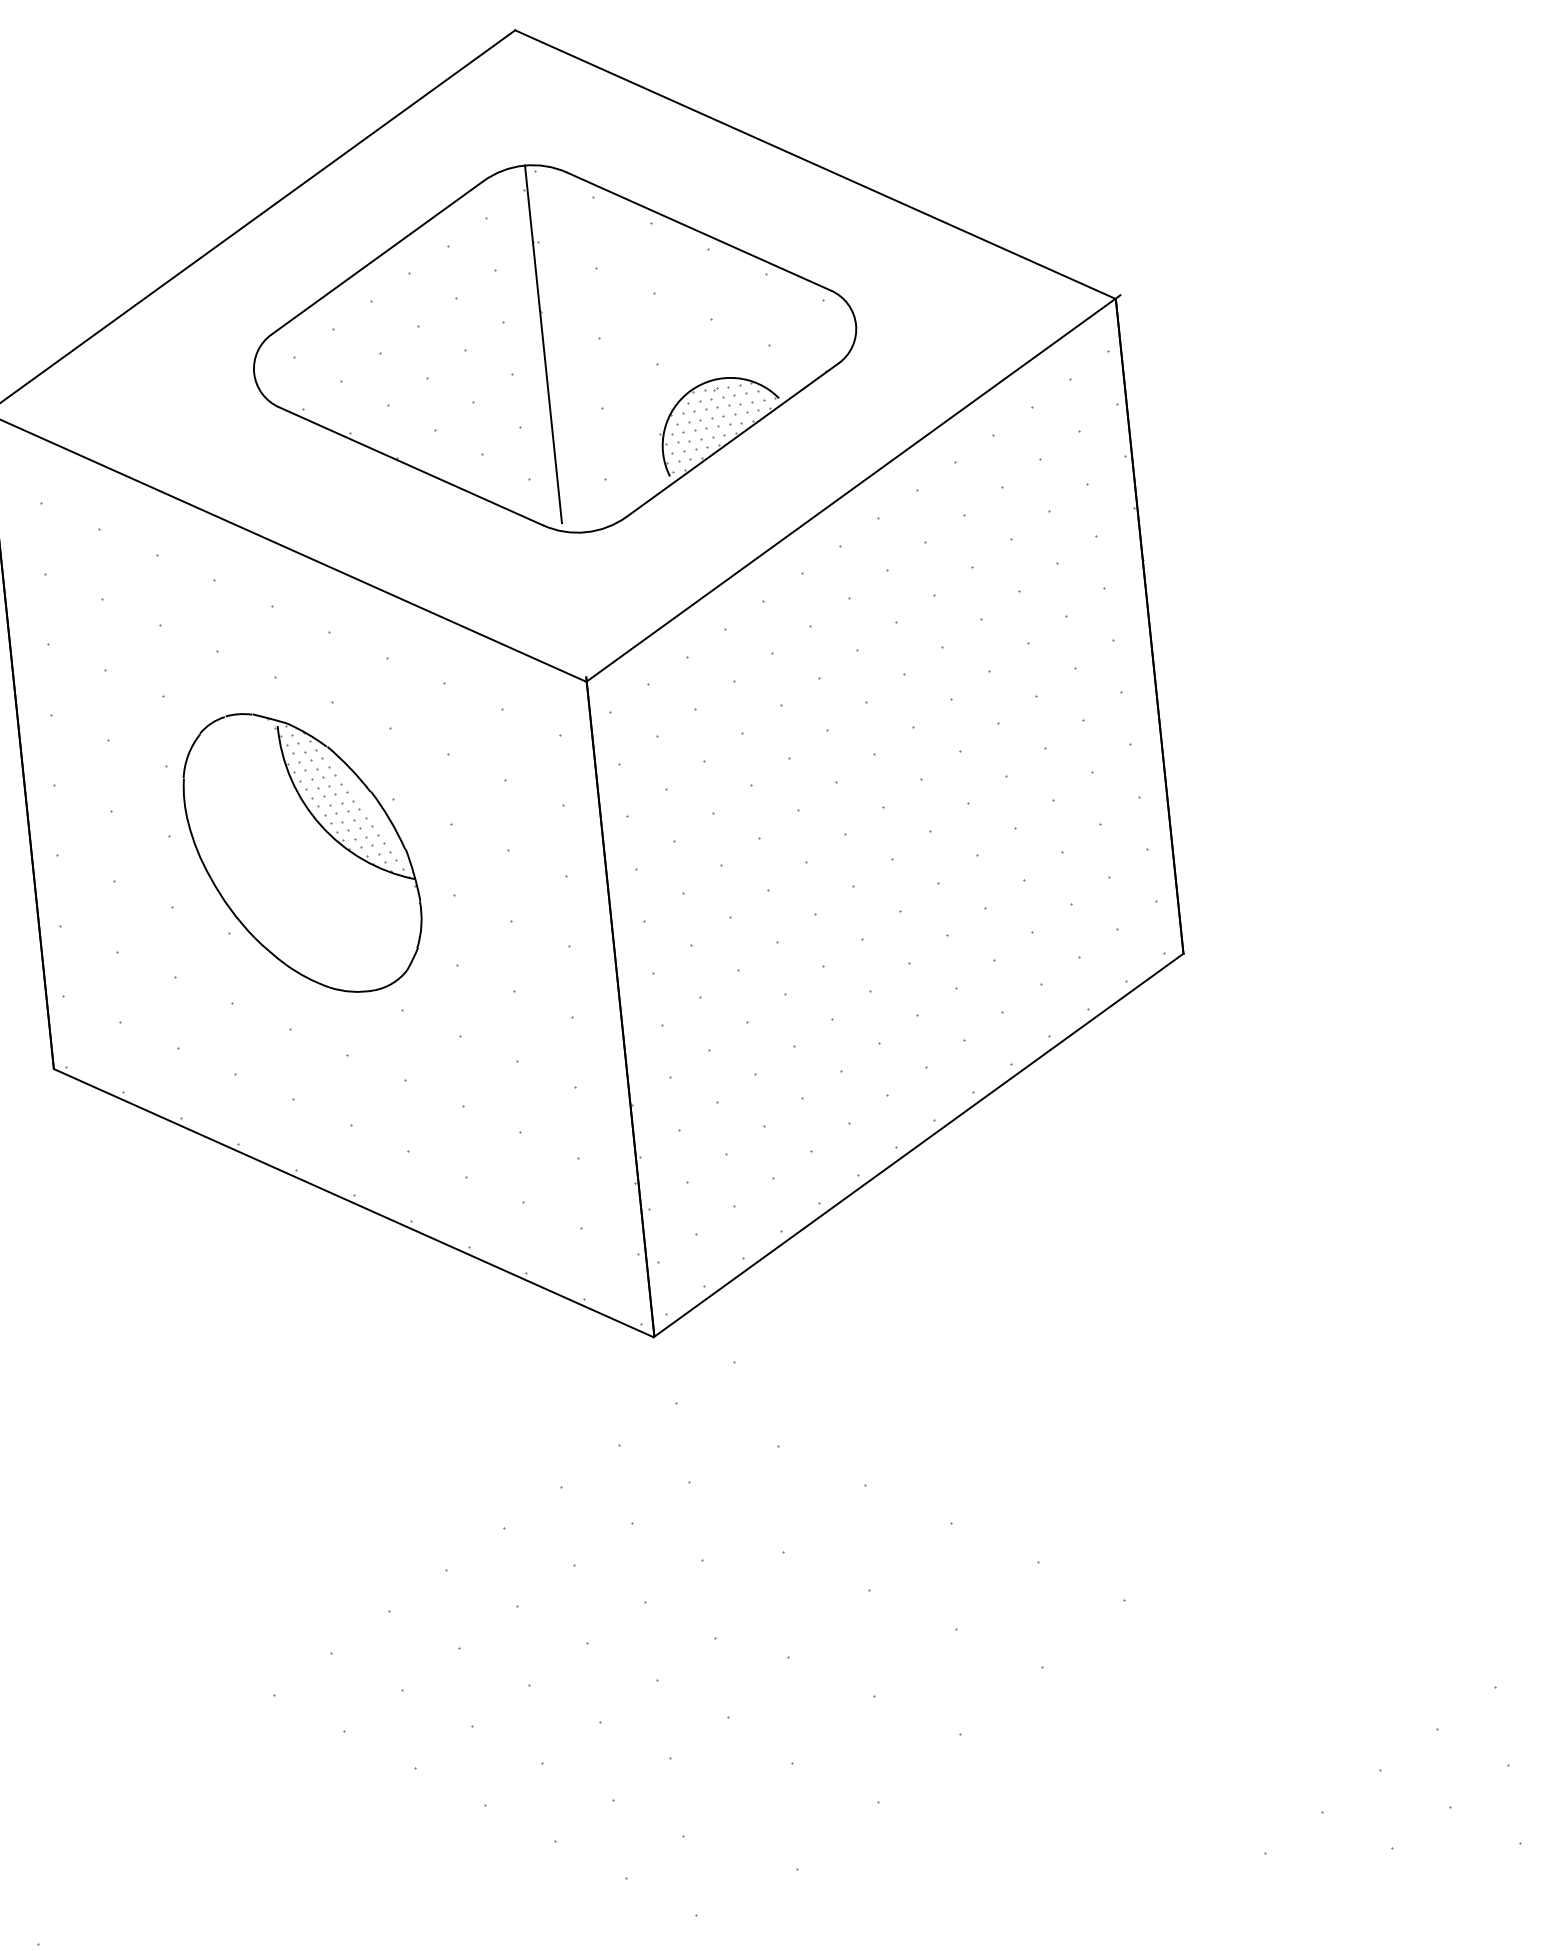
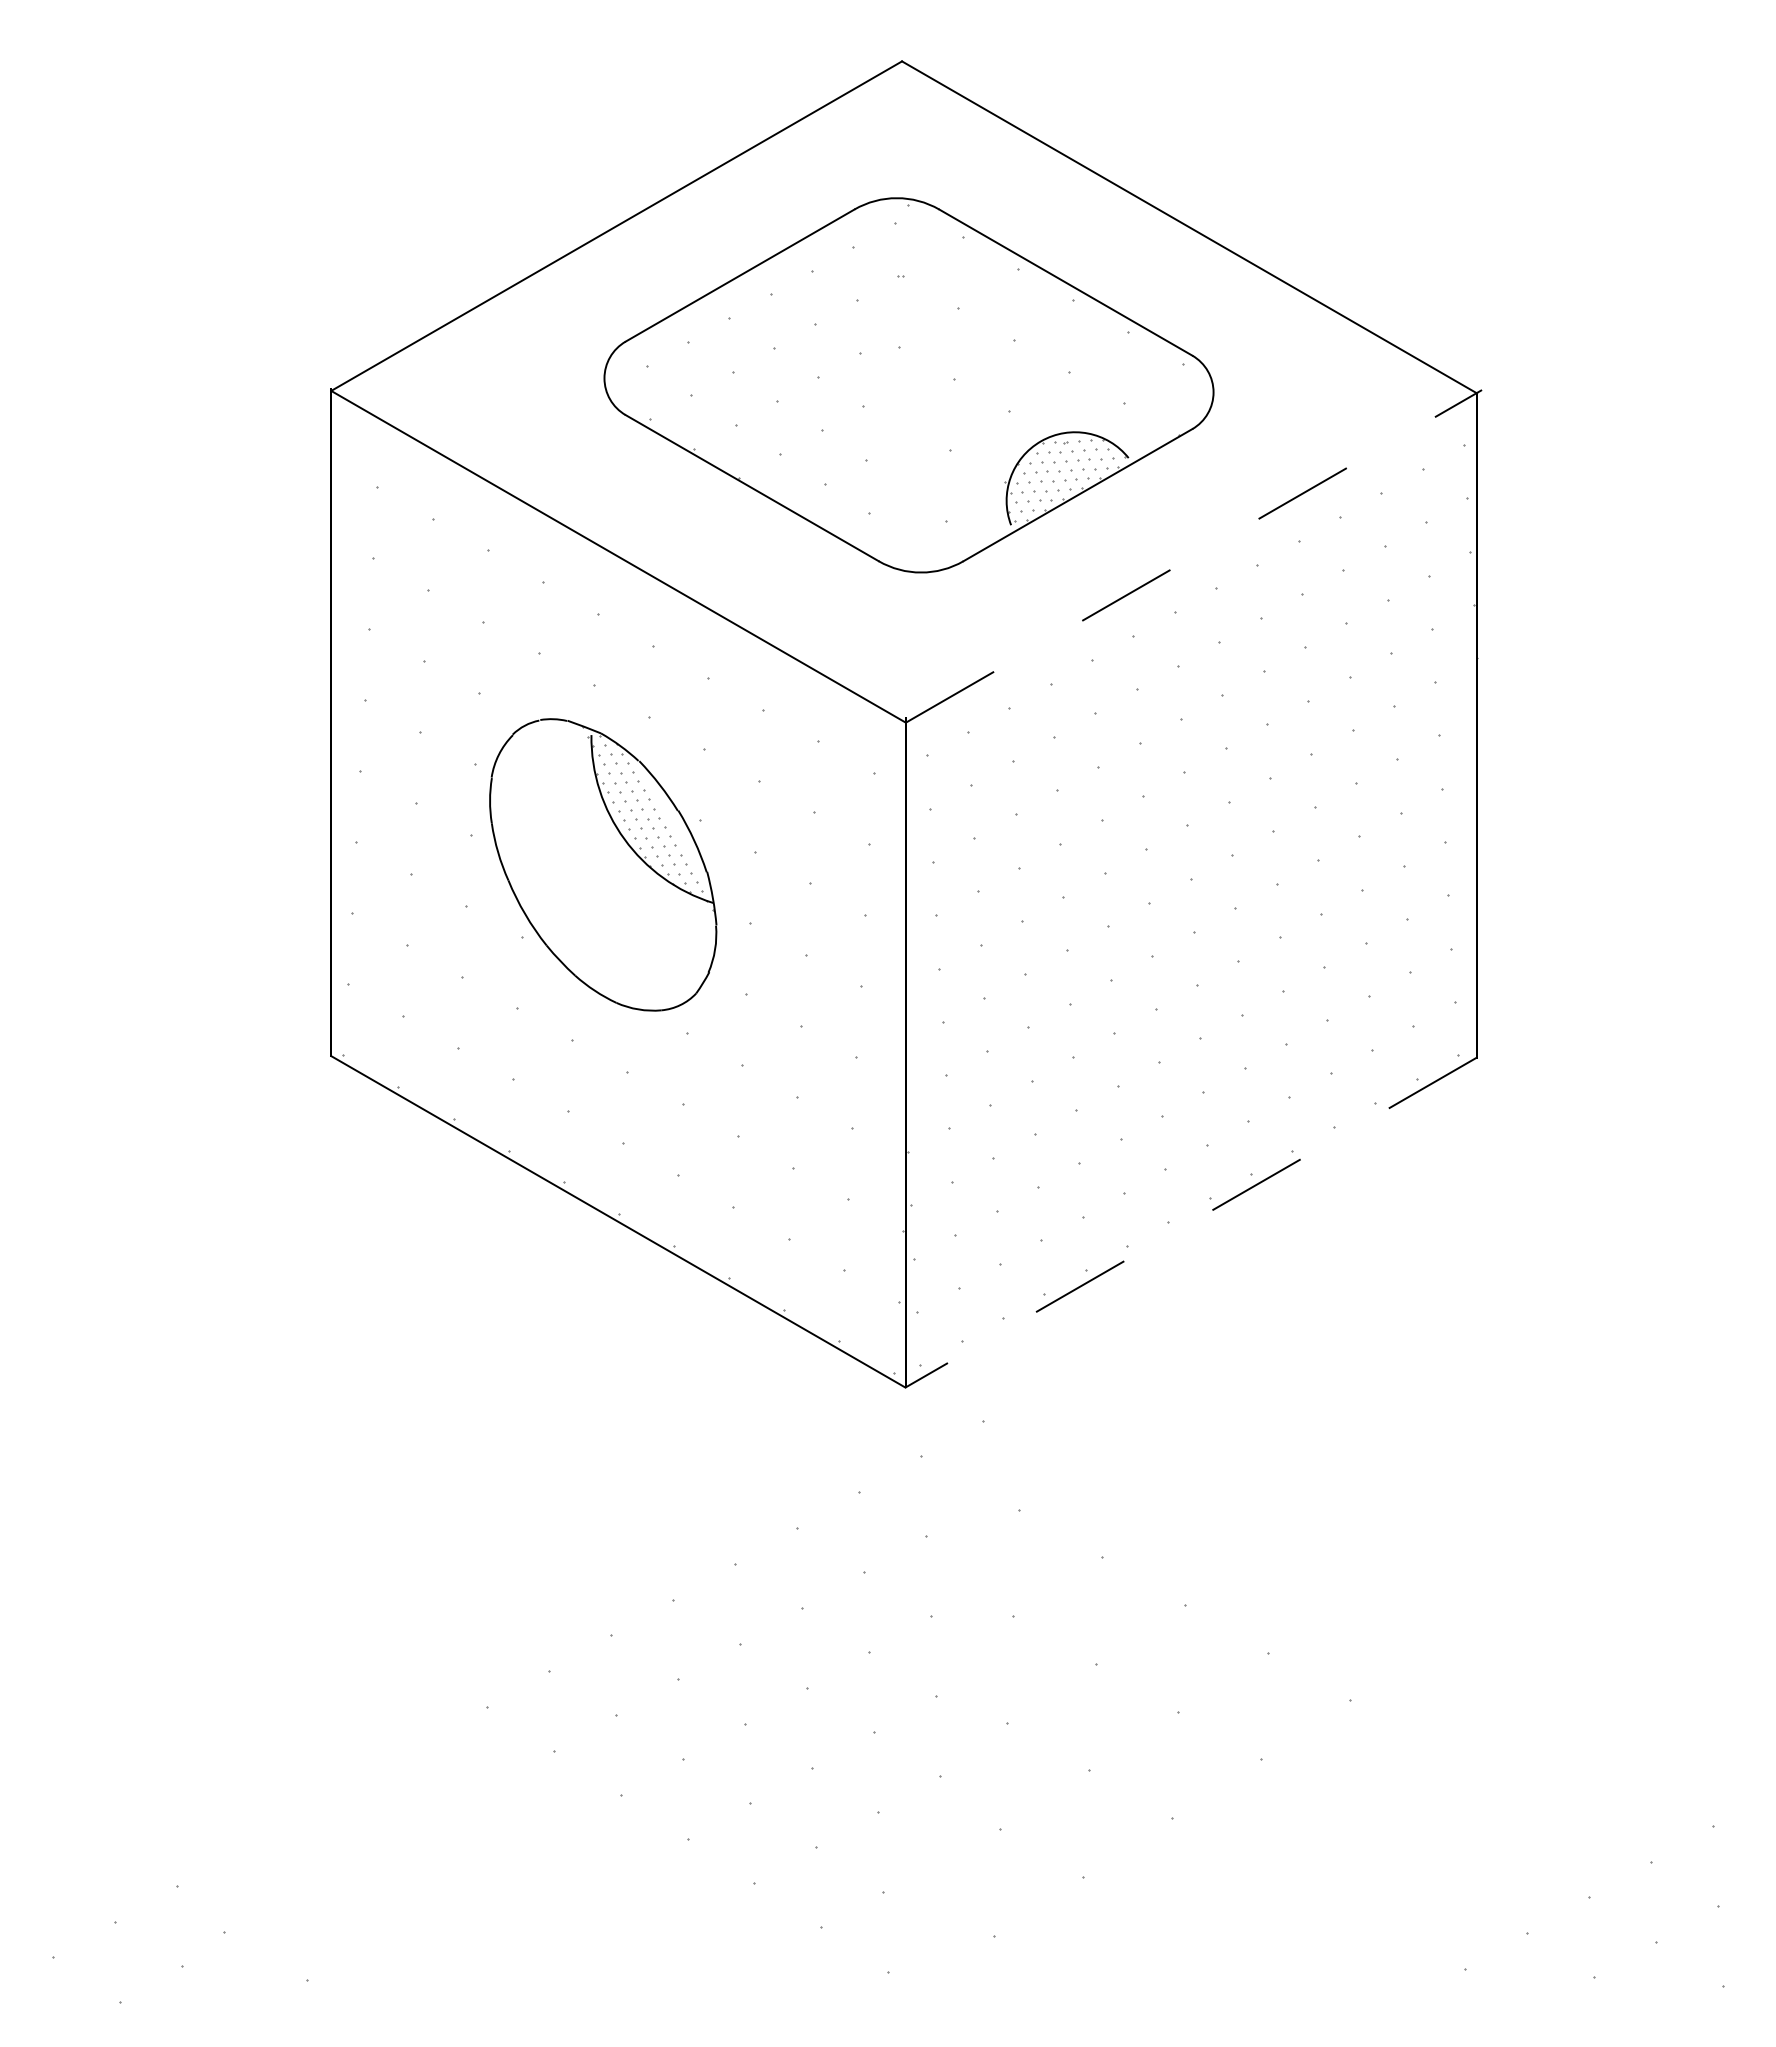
line: (543, 343) -> (897, 378), removed
line: (852, 488) -> (1193, 556), solid -> dashed
line: (918, 1145) -> (1191, 1222), solid -> dashed

